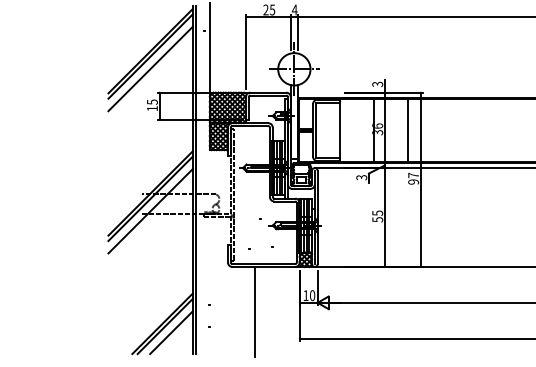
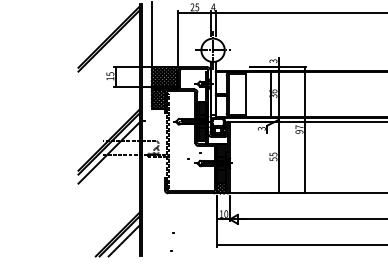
line: (149, 68) -> (108, 49), removed
line: (408, 130) -> (295, 94), removed
line: (254, 311) -> (184, 225), removed

